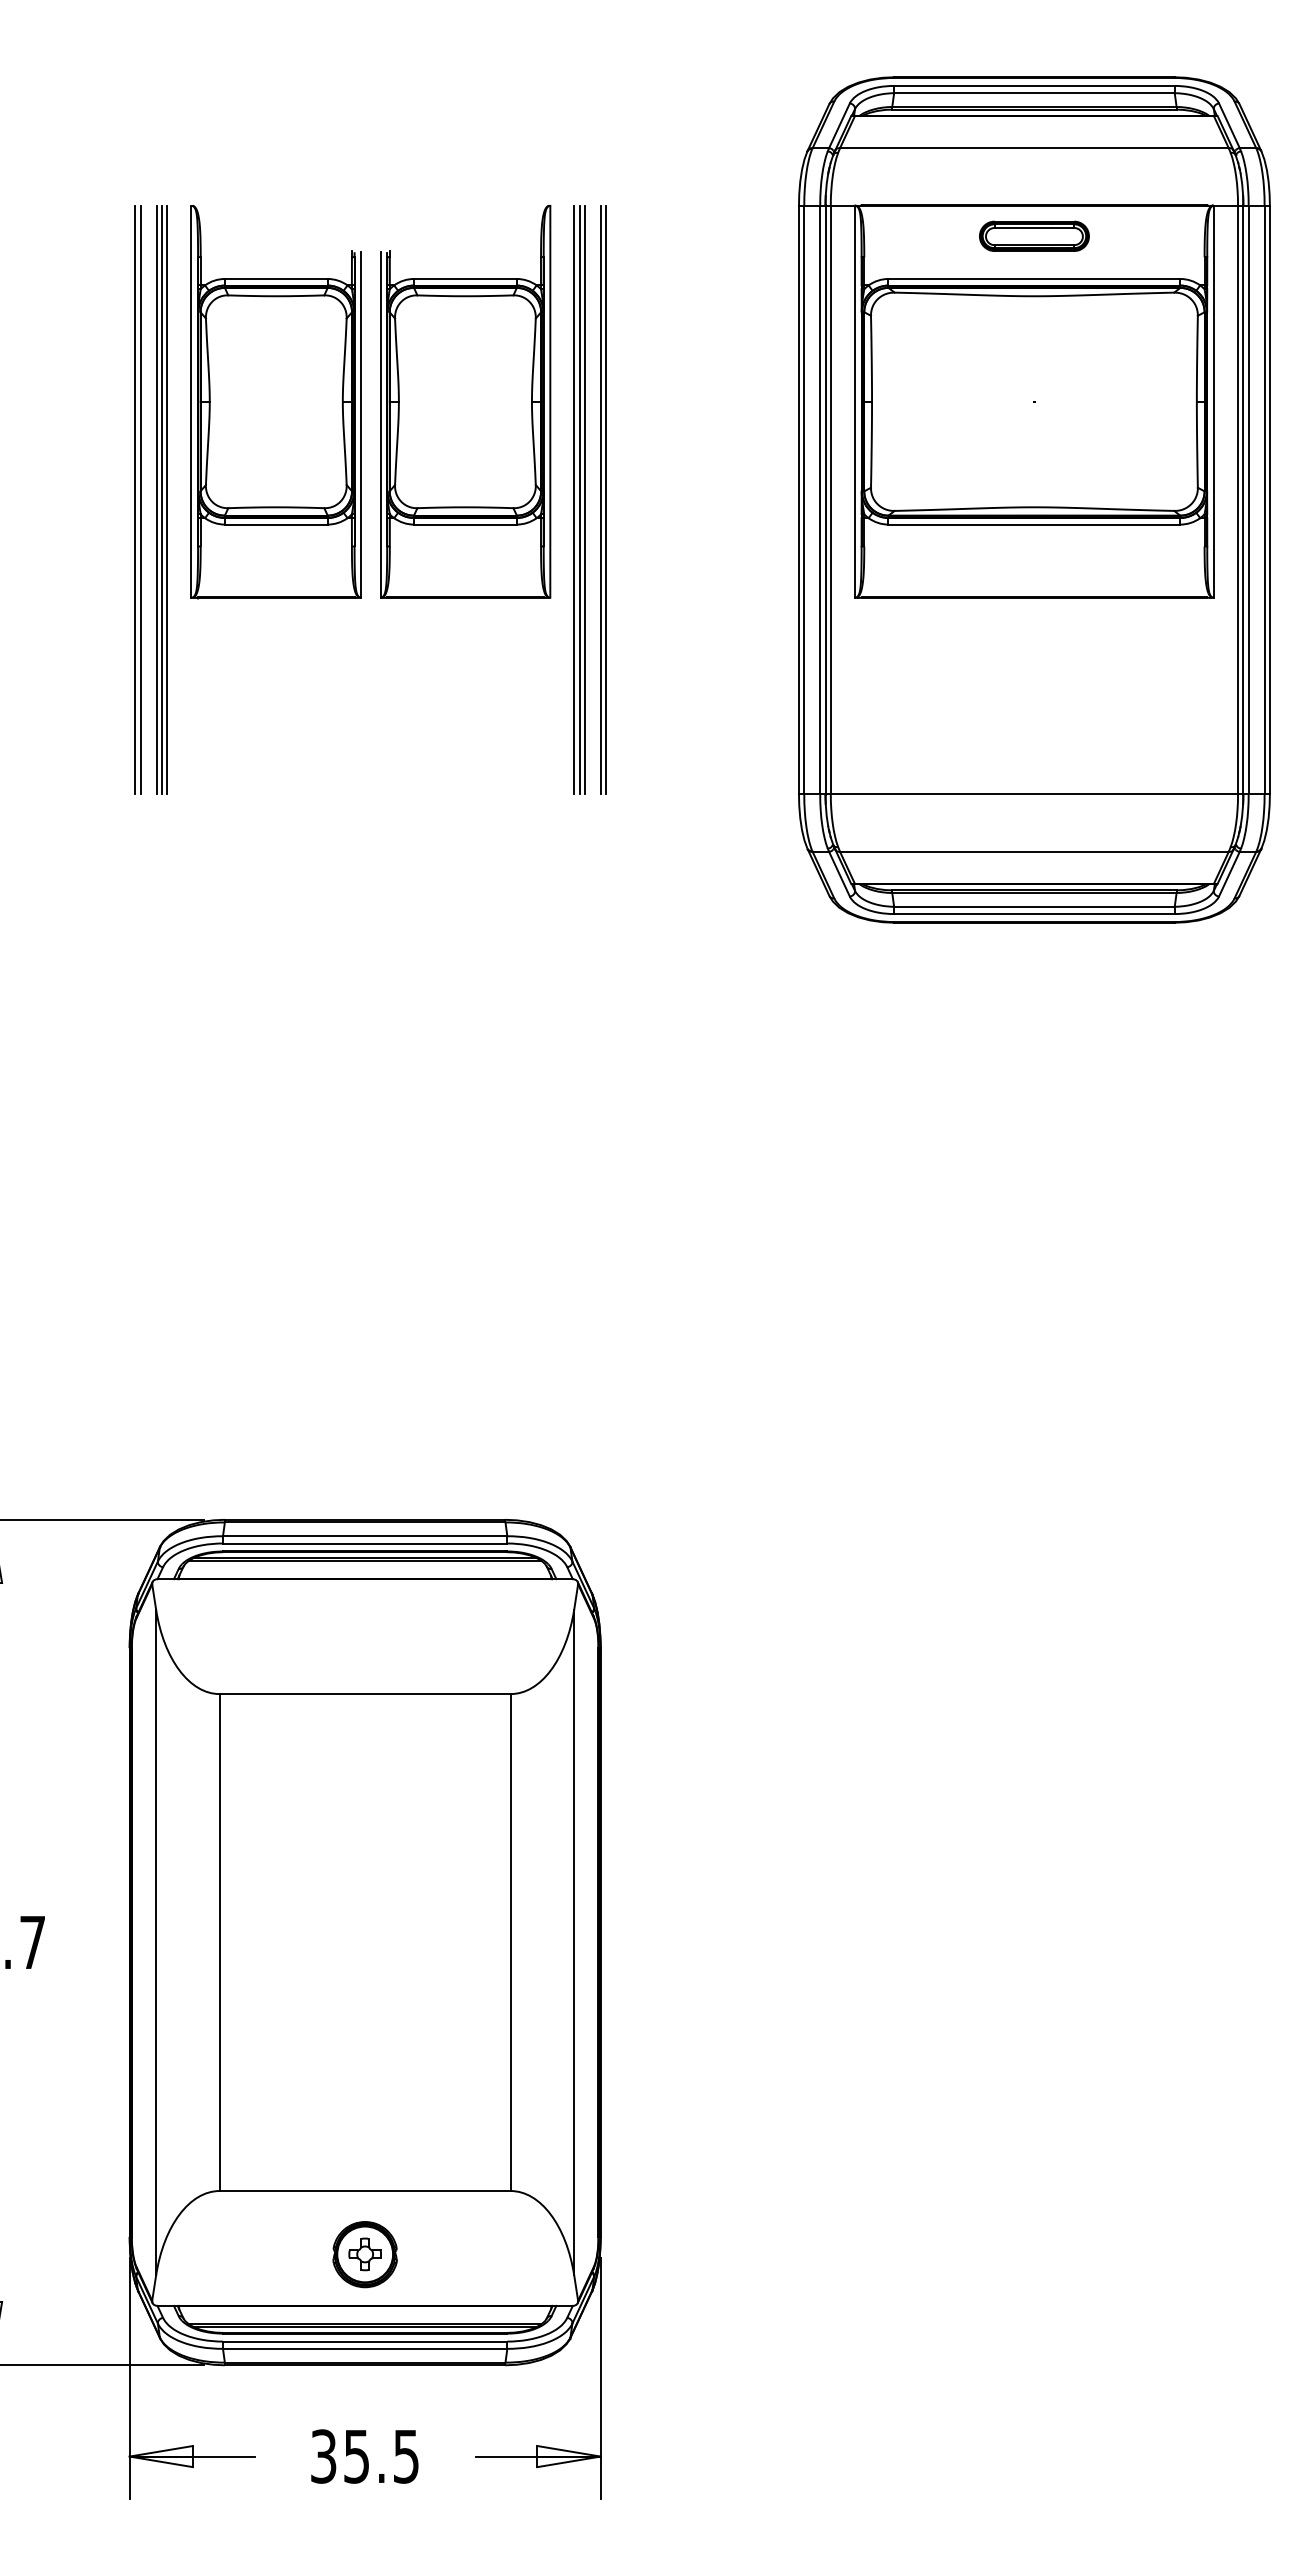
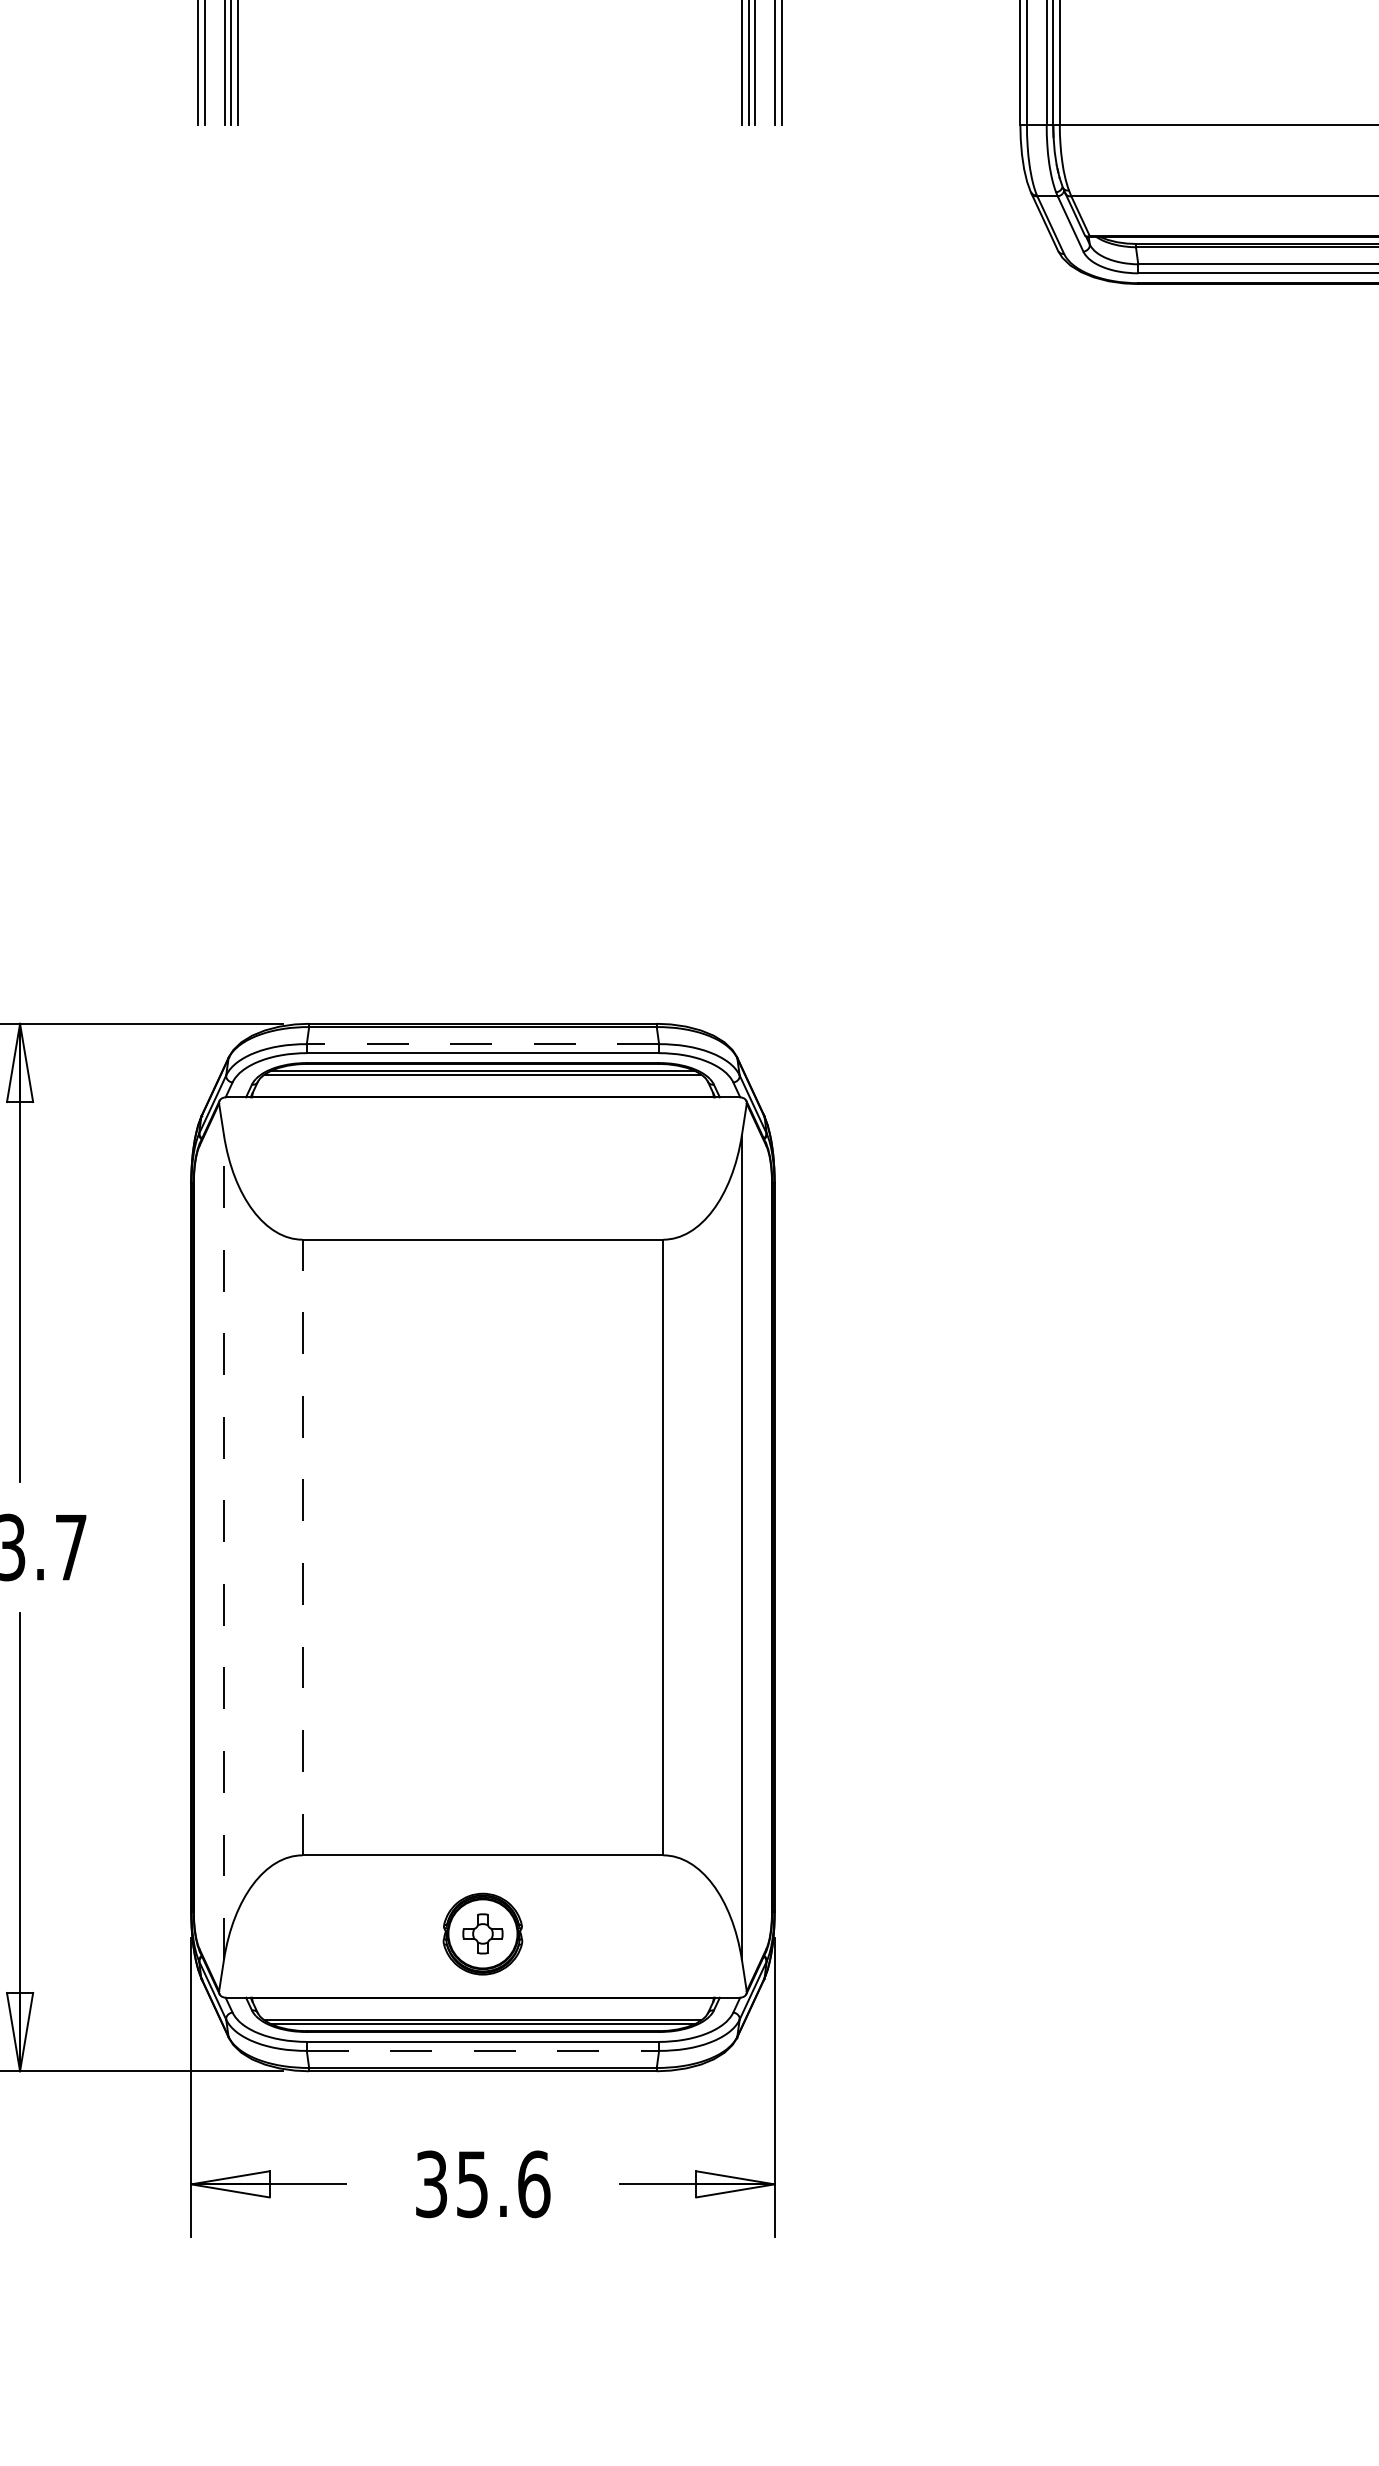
line: (364, 1536) -> (482, 1044), solid -> dashed
line: (156, 1942) -> (224, 1547), solid -> dashed
line: (219, 1942) -> (302, 1547), solid -> dashed
line: (365, 2348) -> (483, 2050), solid -> dashed
text: (406, 2456) -> (534, 2184), 35.5 -> 35.6

